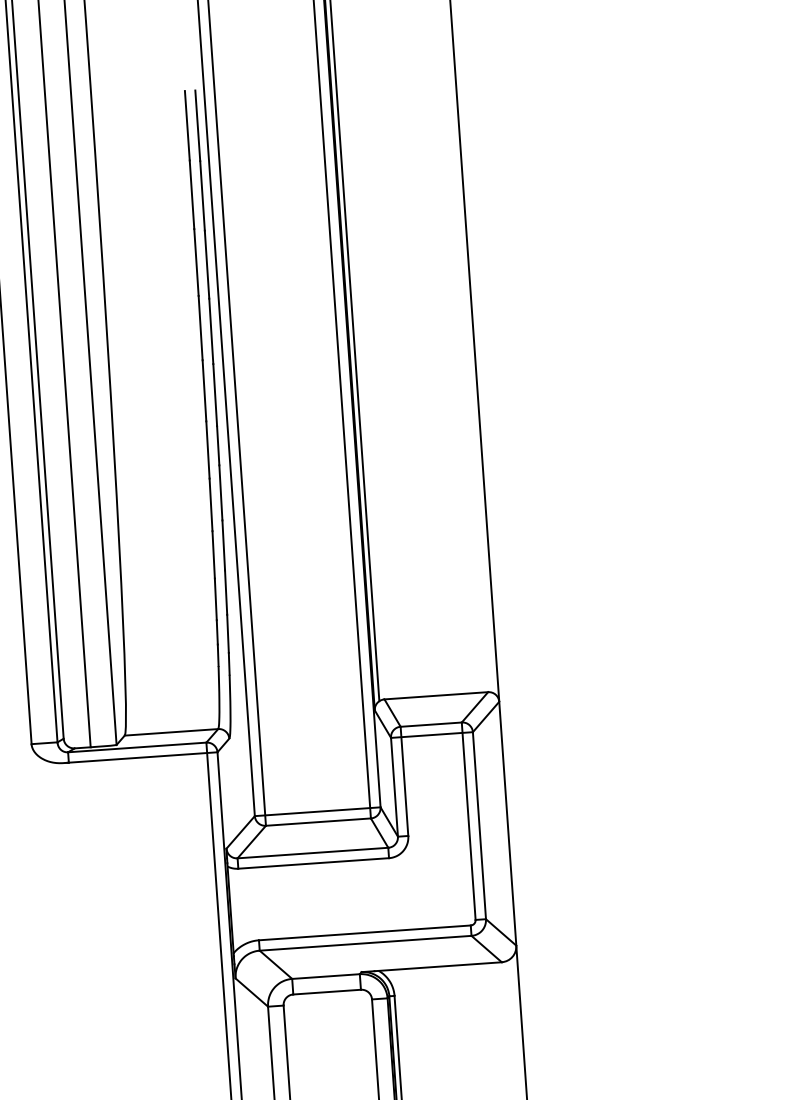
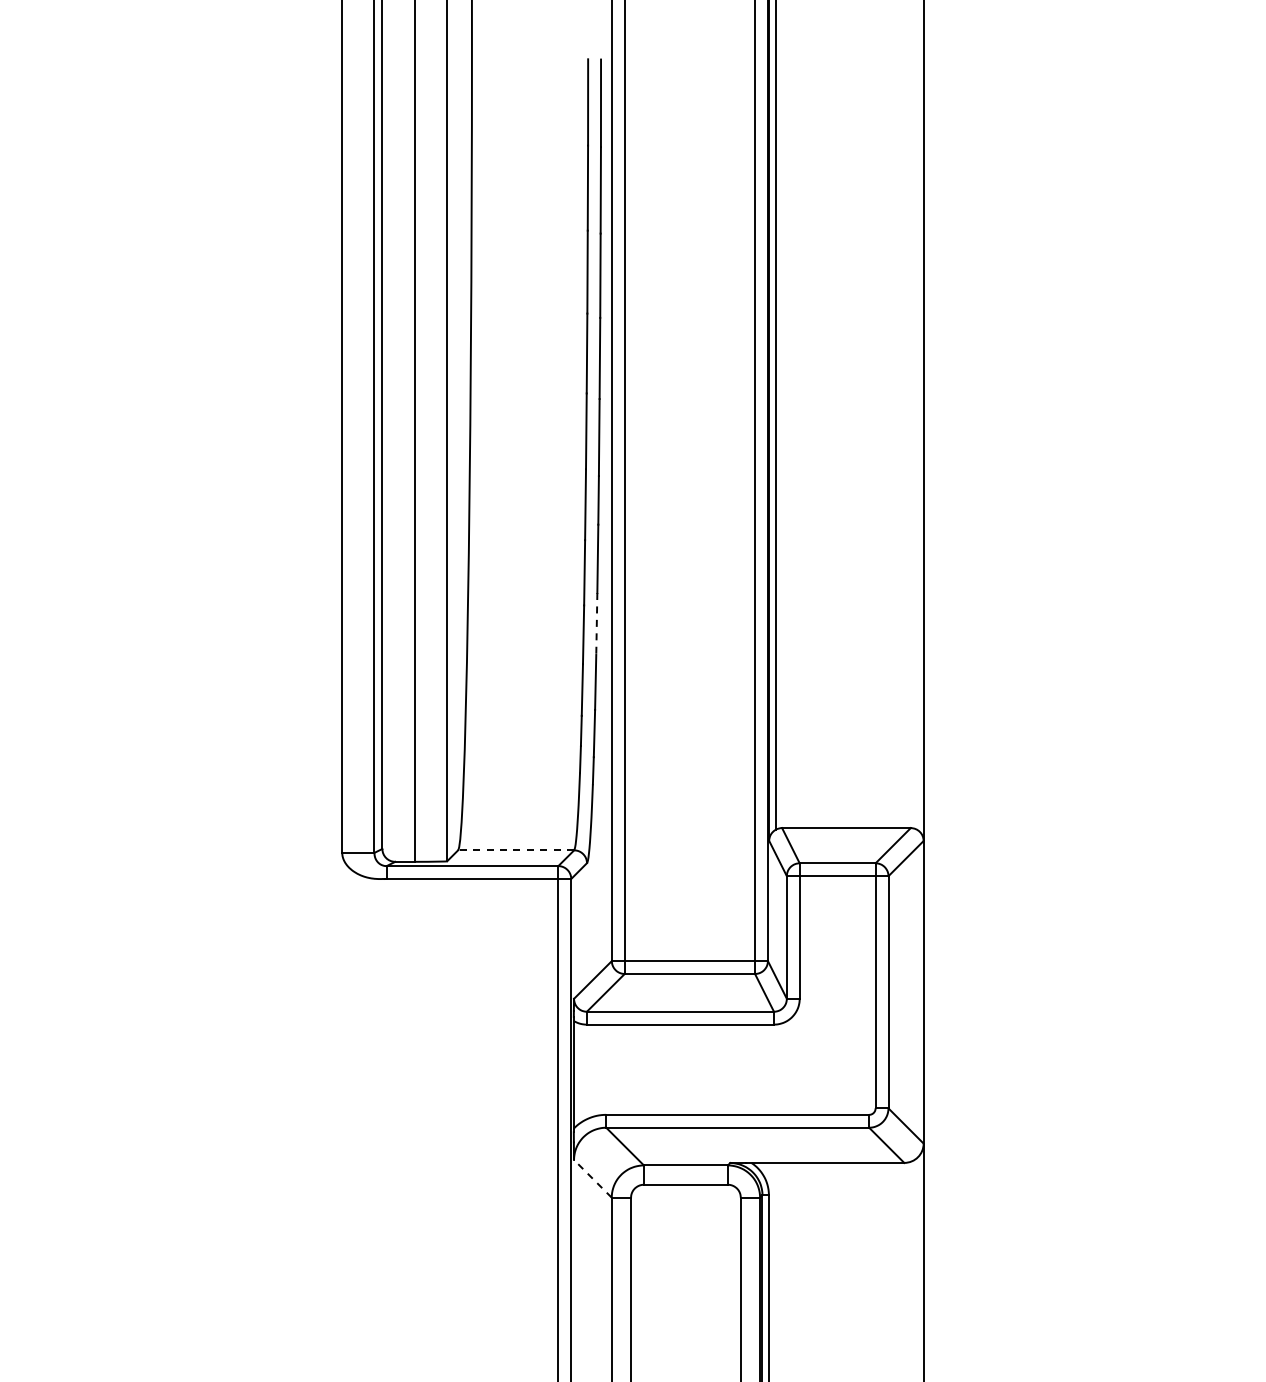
line: (223, 545) -> (596, 624), solid -> dashed
line: (170, 732) -> (515, 850), solid -> dashed
line: (251, 992) -> (592, 1178), solid -> dashed

